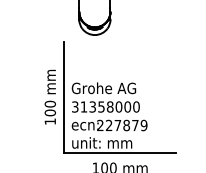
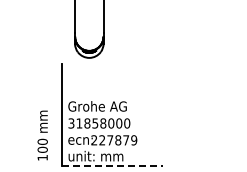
text: (50, 97) -> (42, 135), moved
text: (92, 107) -> (87, 123), 31358000 -> 31858000
line: (120, 153) -> (112, 165), solid -> dashed

